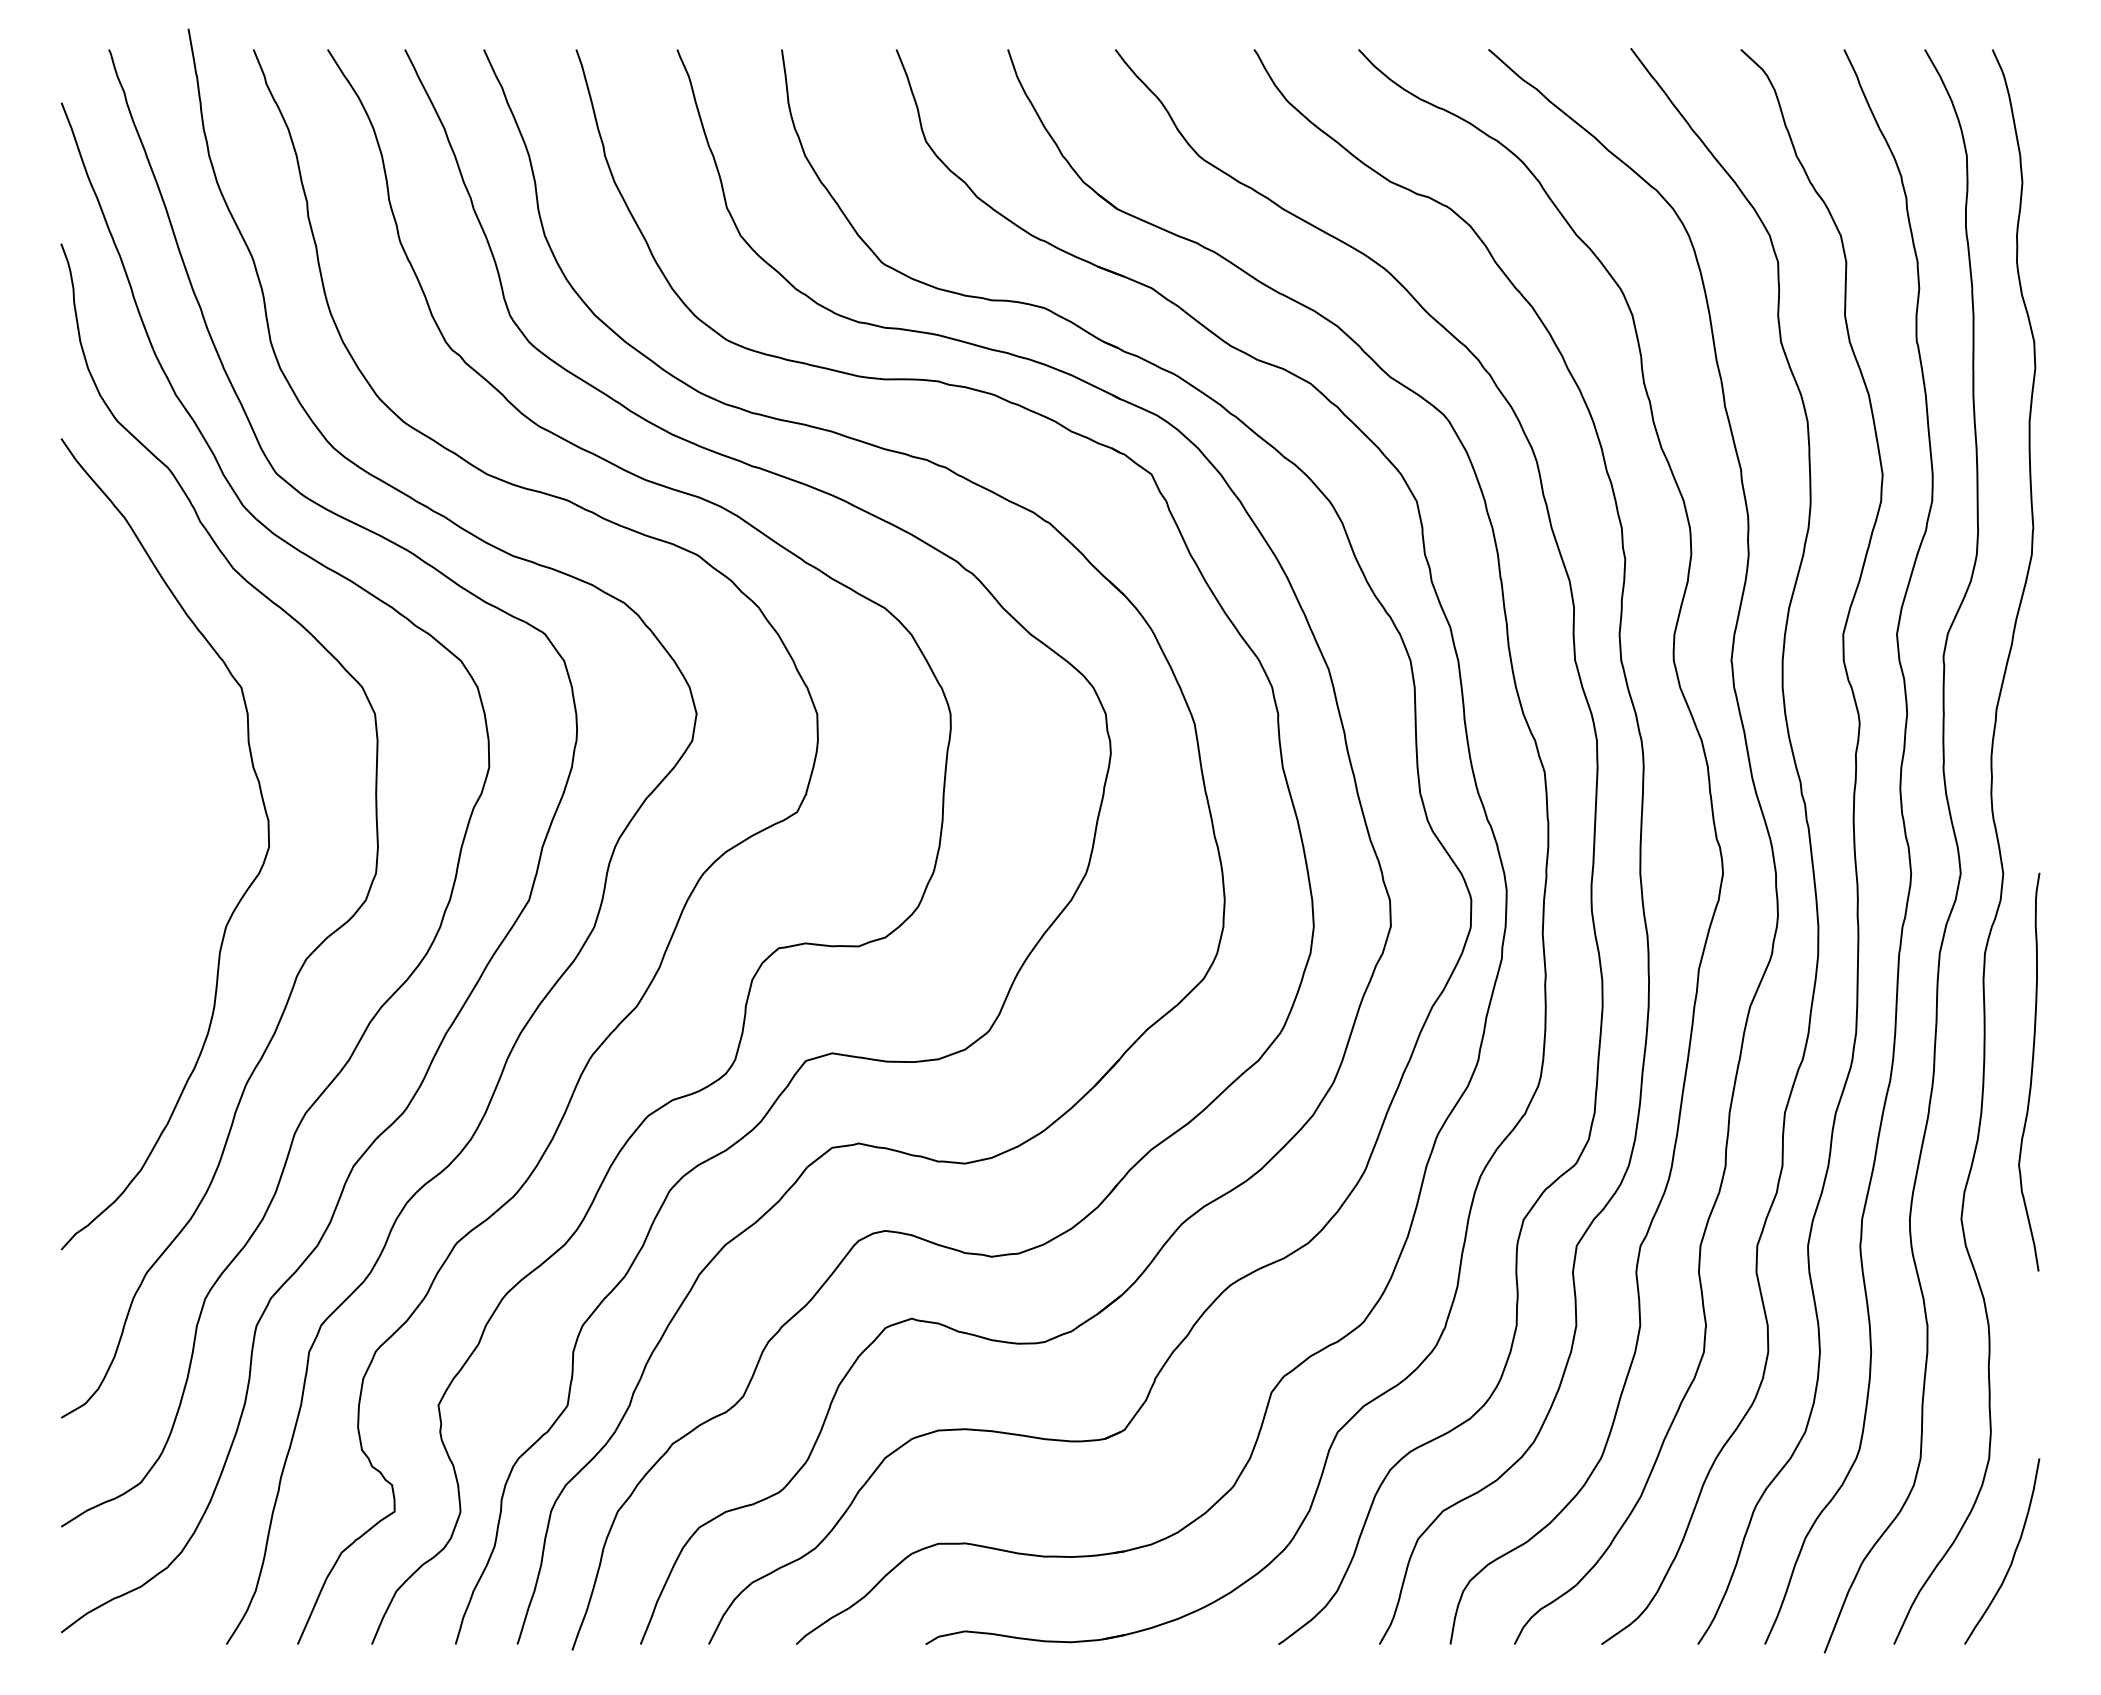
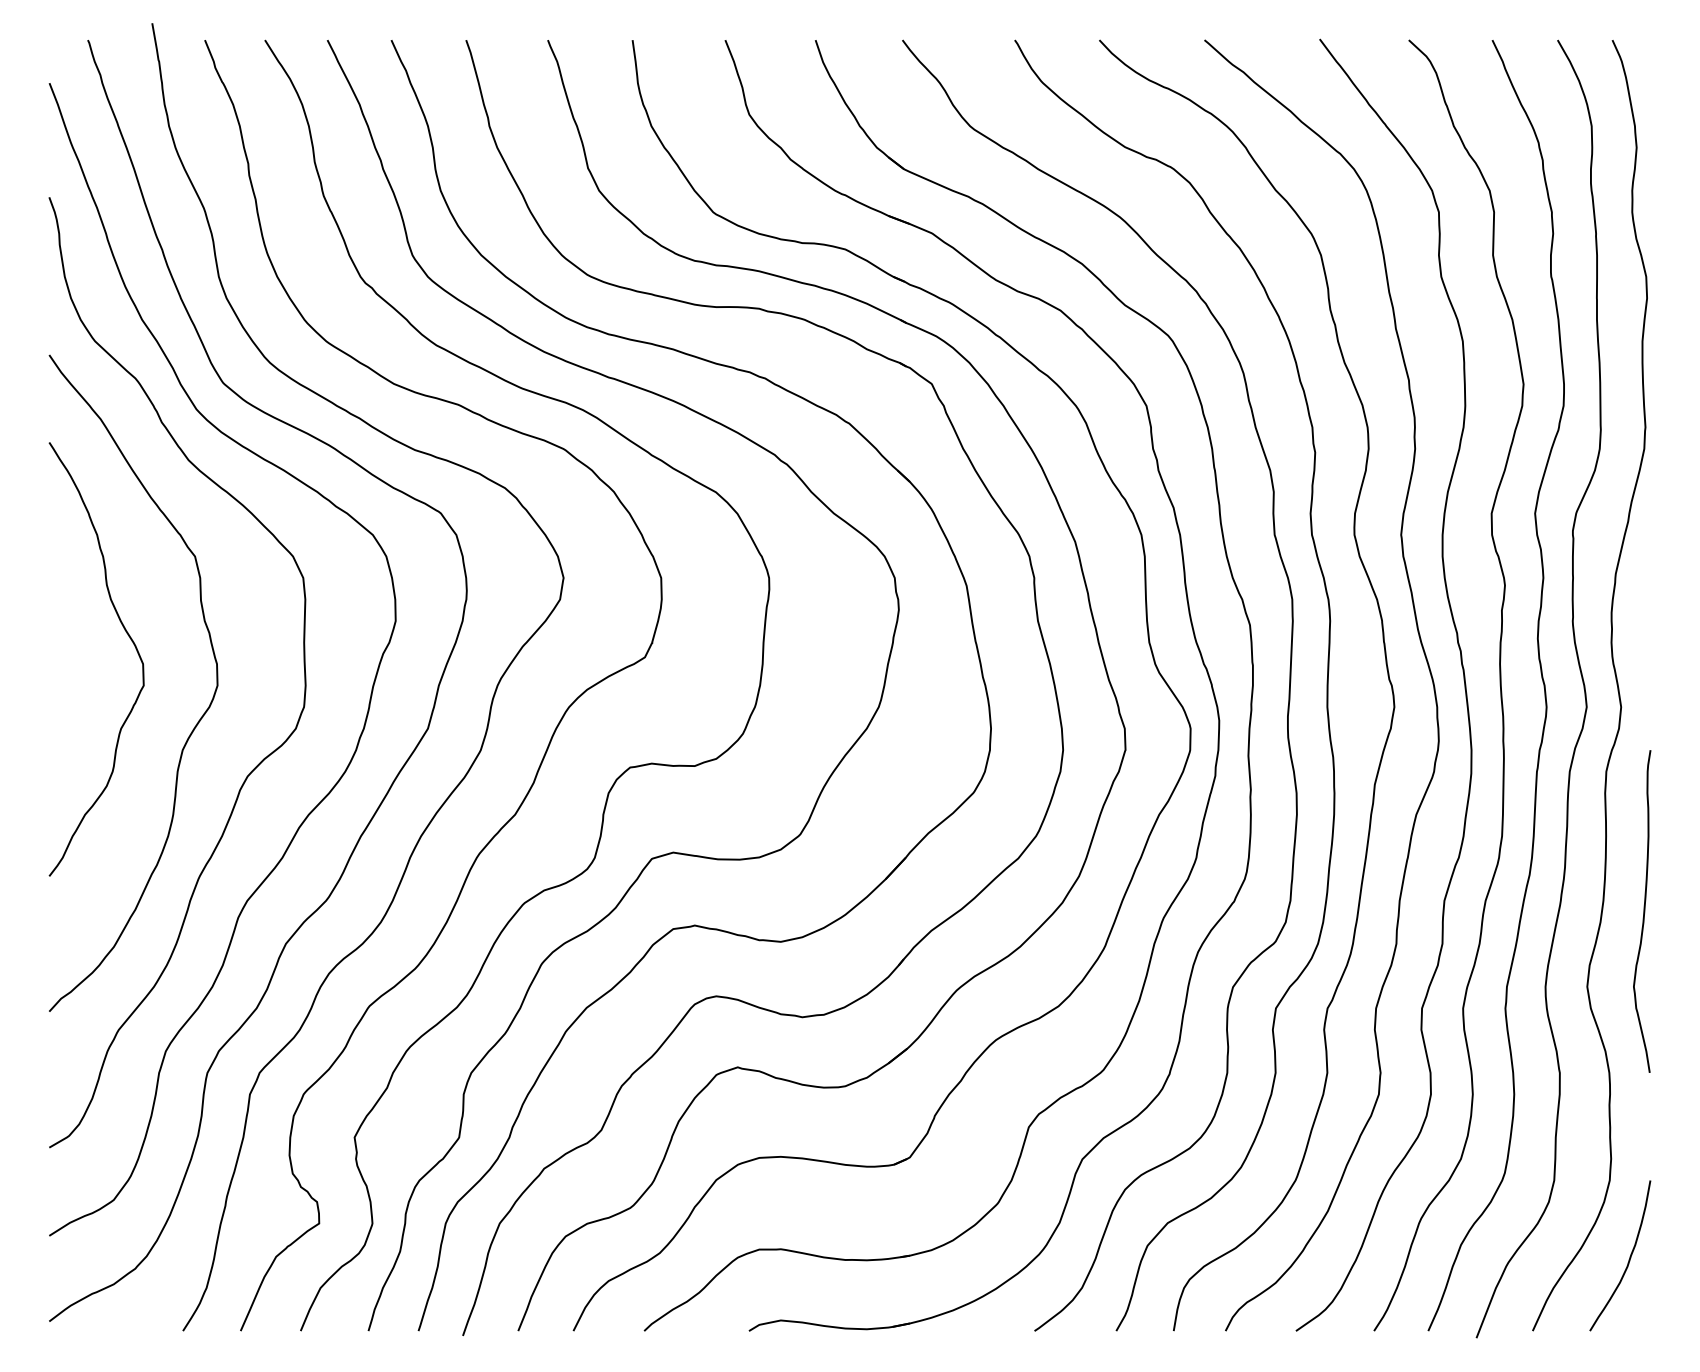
curve: (160, 788) -> (129, 638), added
curve: (2031, 1071) -> (1644, 911), moved

